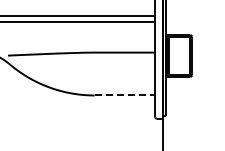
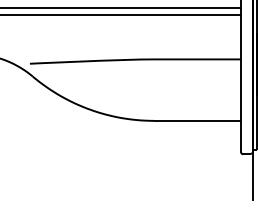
line: (125, 95) -> (198, 120), dashed -> solid

